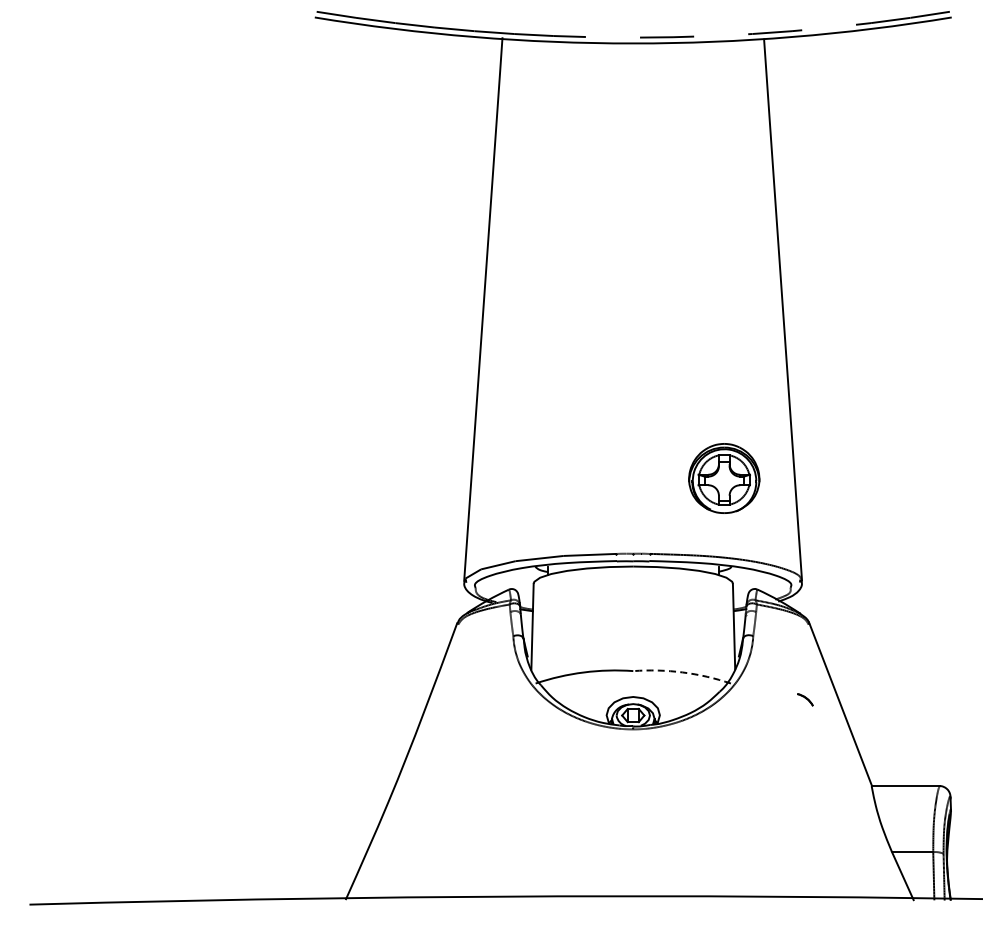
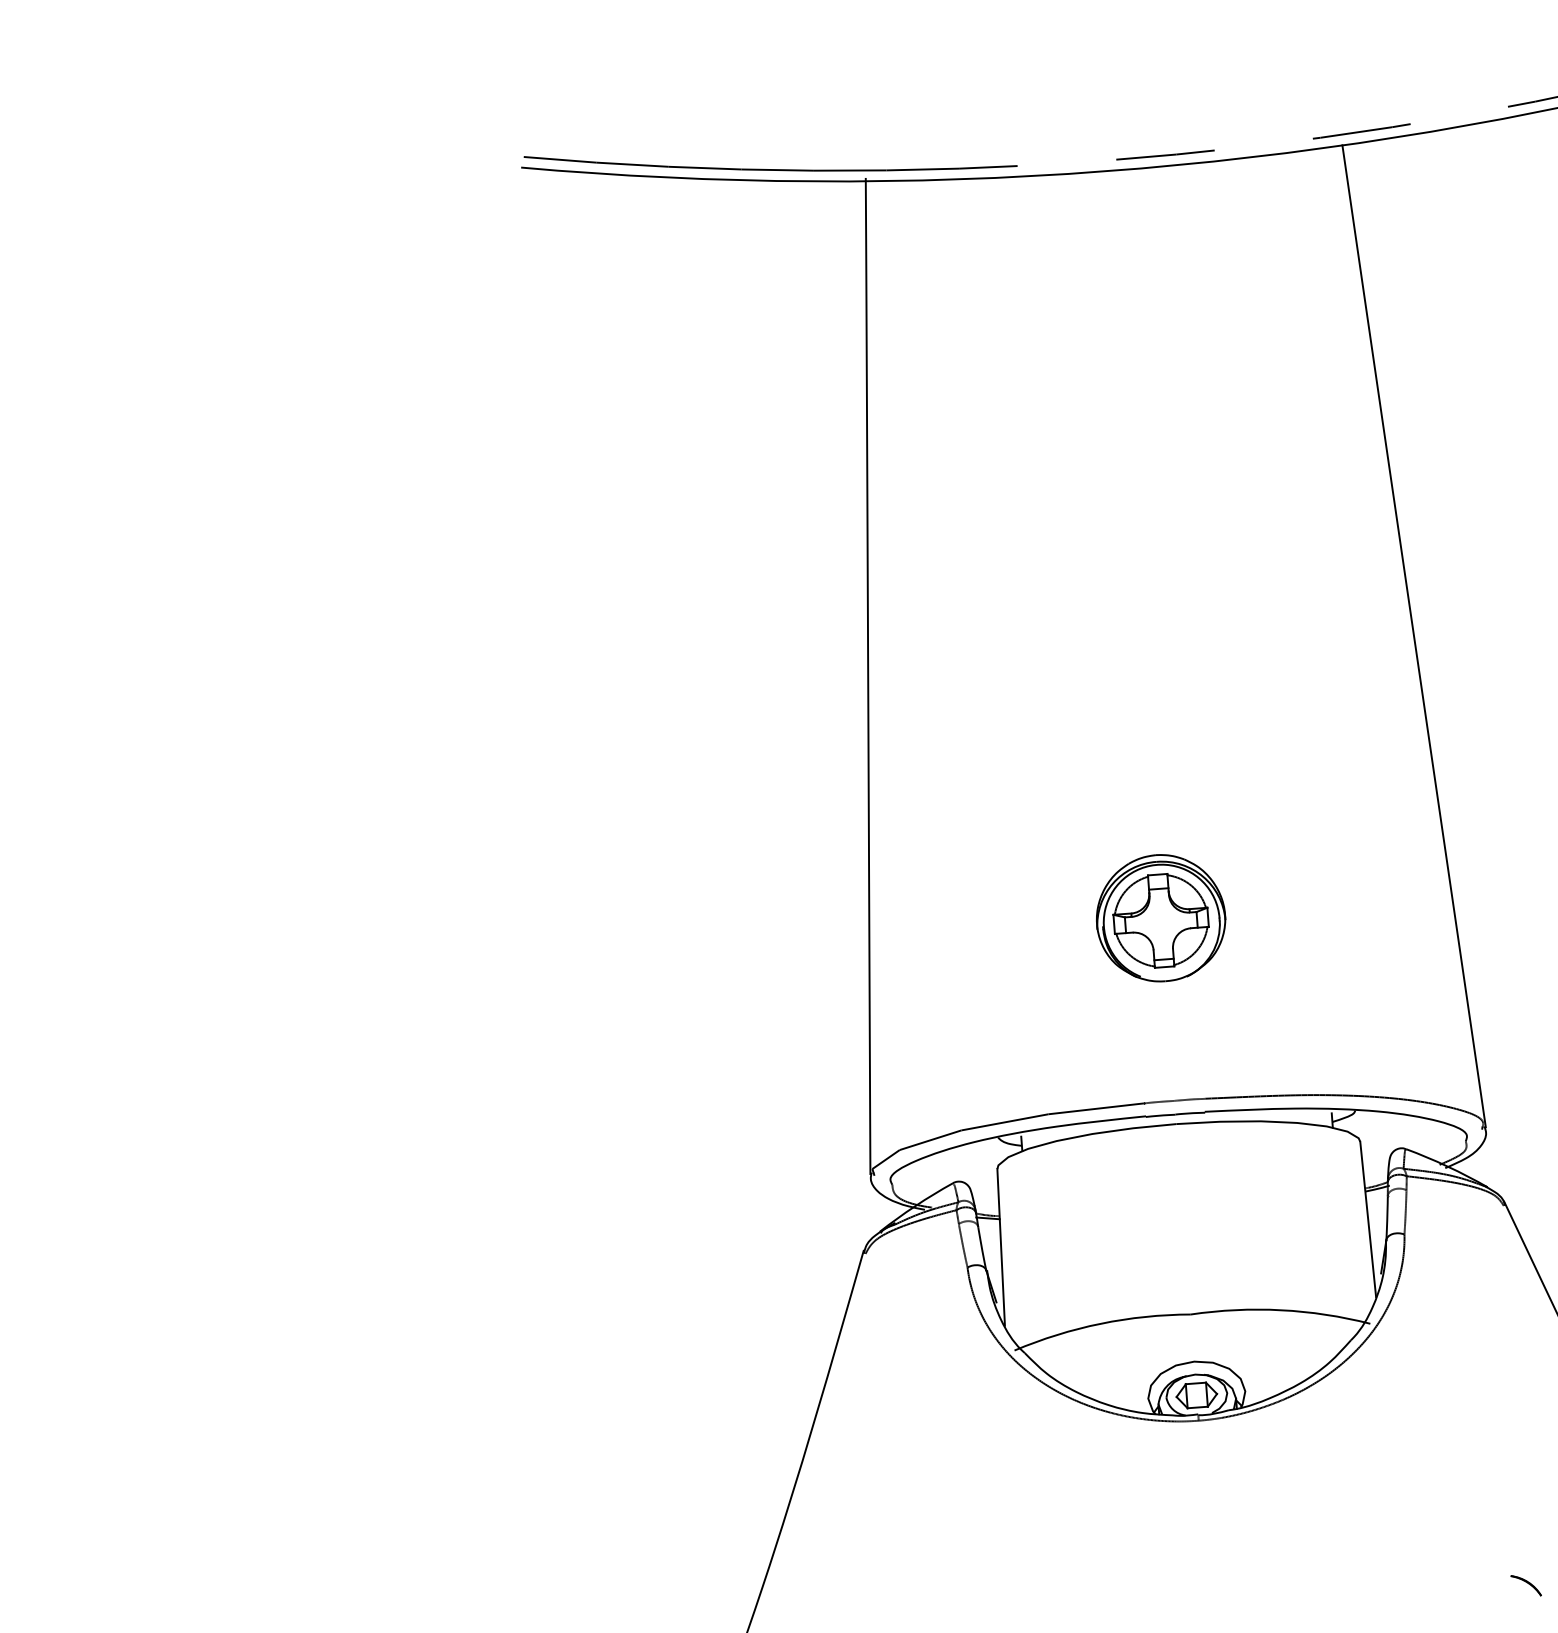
part: (724, 478) -> (1161, 918), moved
arc: (682, 672) -> (1280, 1310), dashed -> solid
part: (805, 699) -> (1526, 1584), moved

